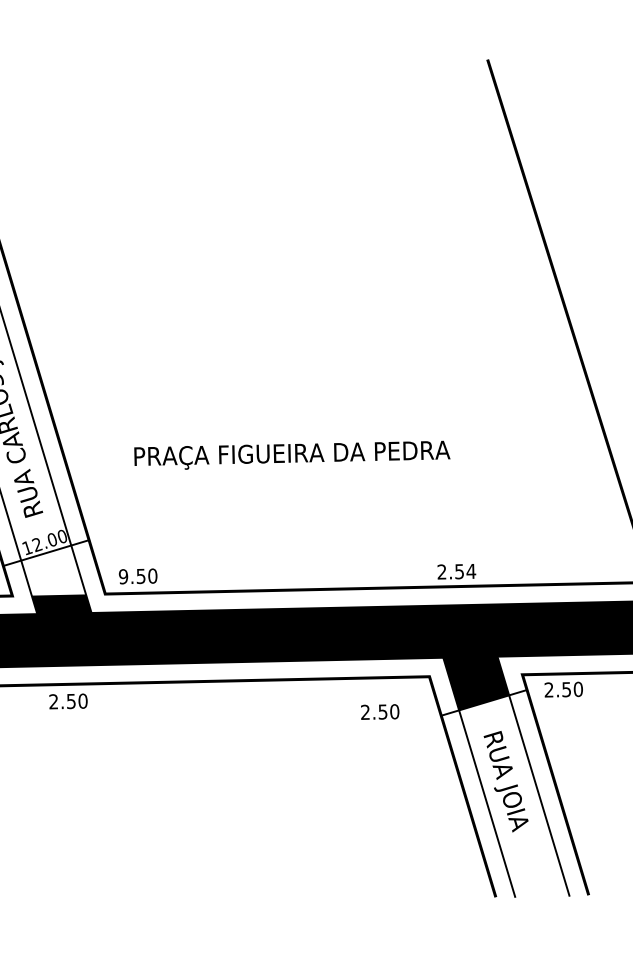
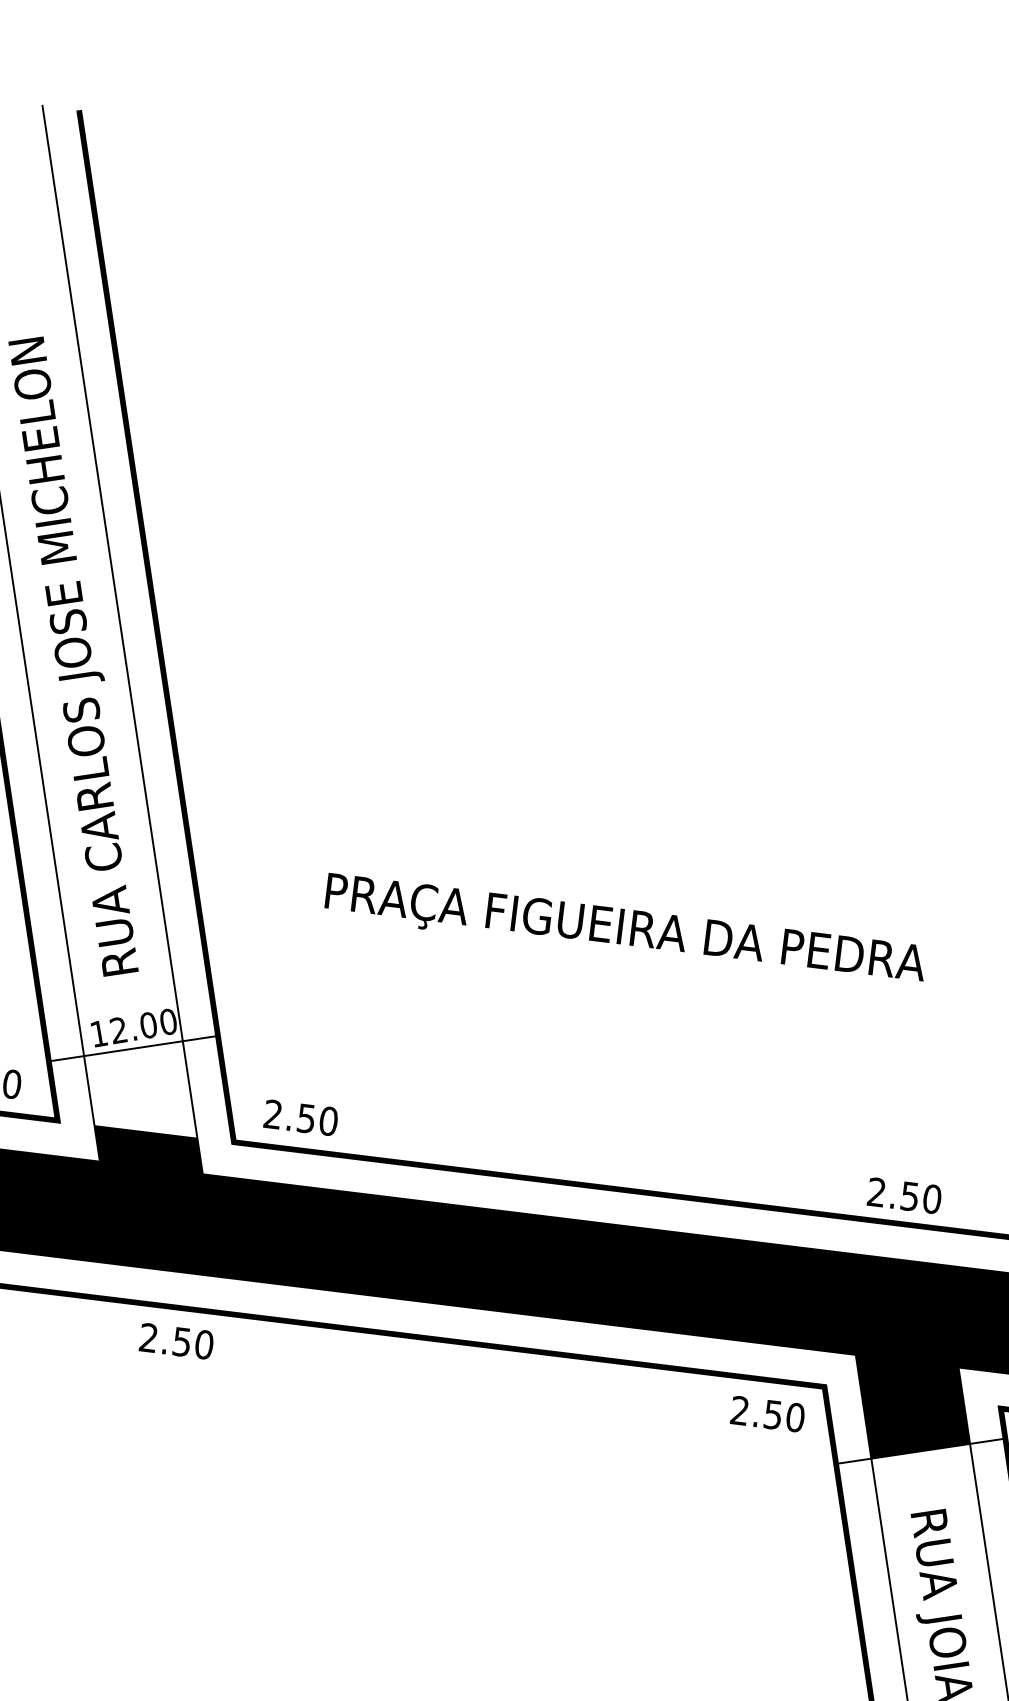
text: (471, 571) -> (932, 1199), 2.54 -> 2.50
text: (123, 576) -> (273, 1114), 9.50 -> 2.50
text: (68, 701) -> (176, 1341), moved
text: (380, 711) -> (768, 1413), moved

